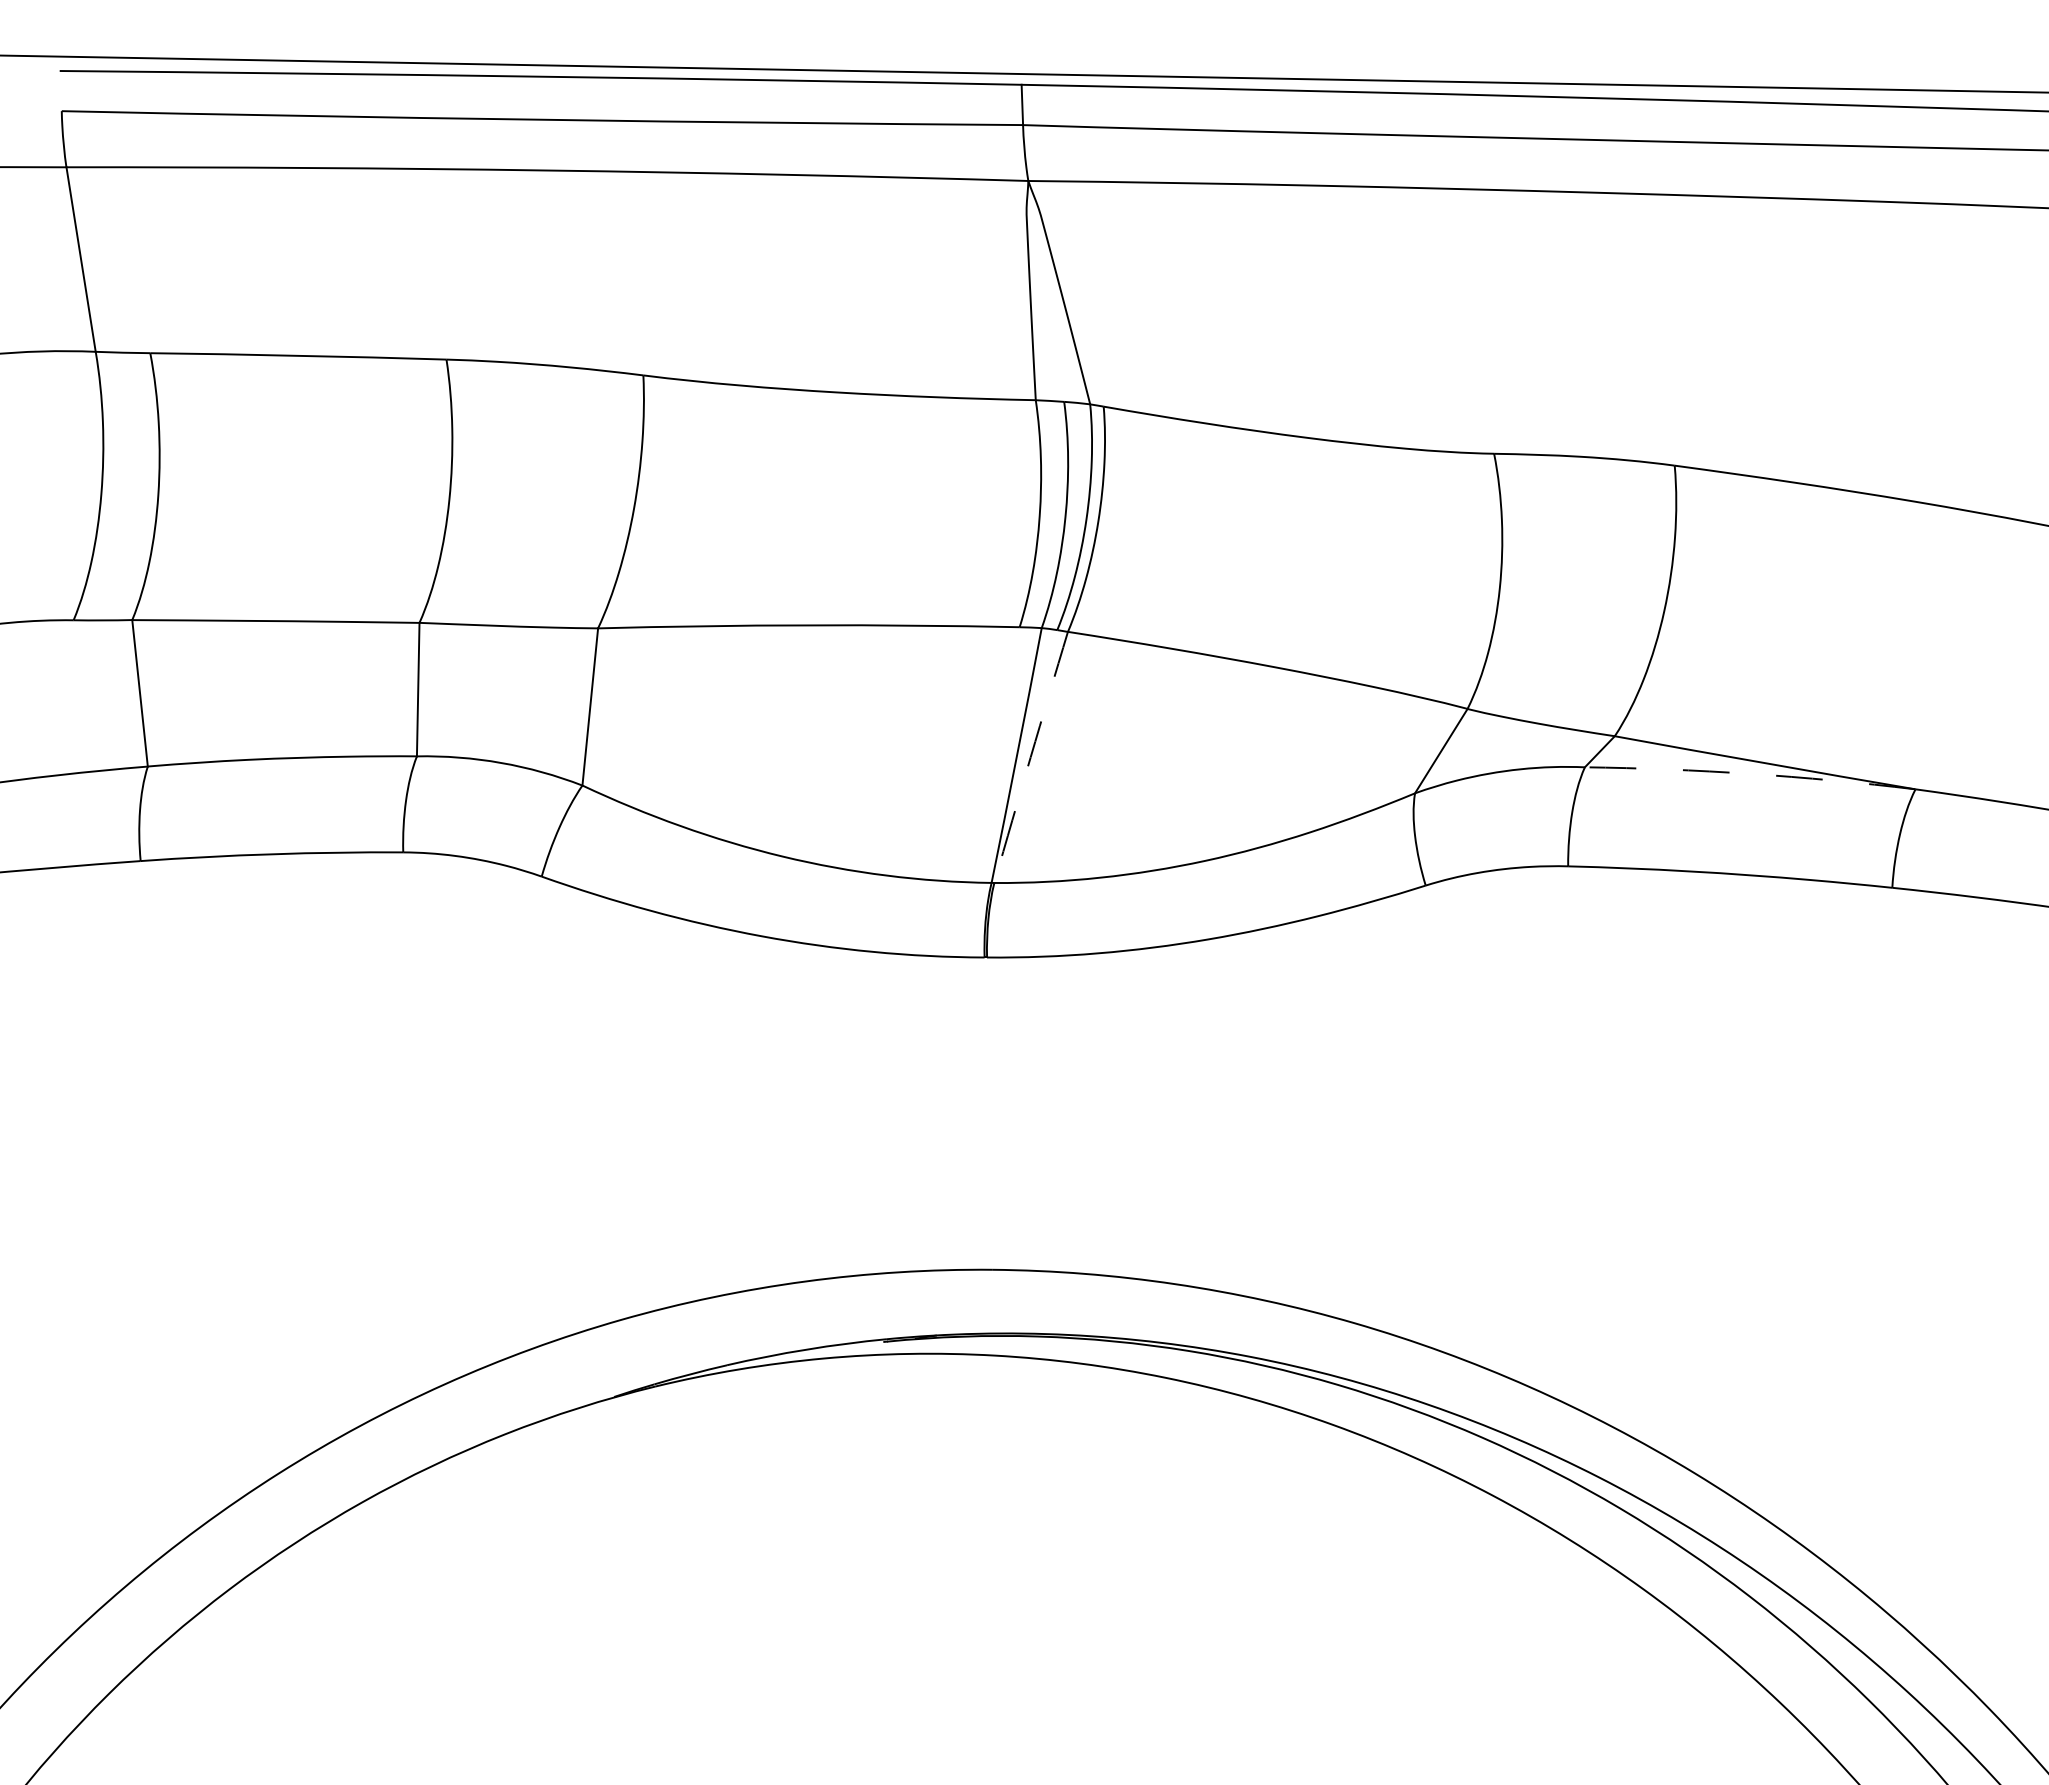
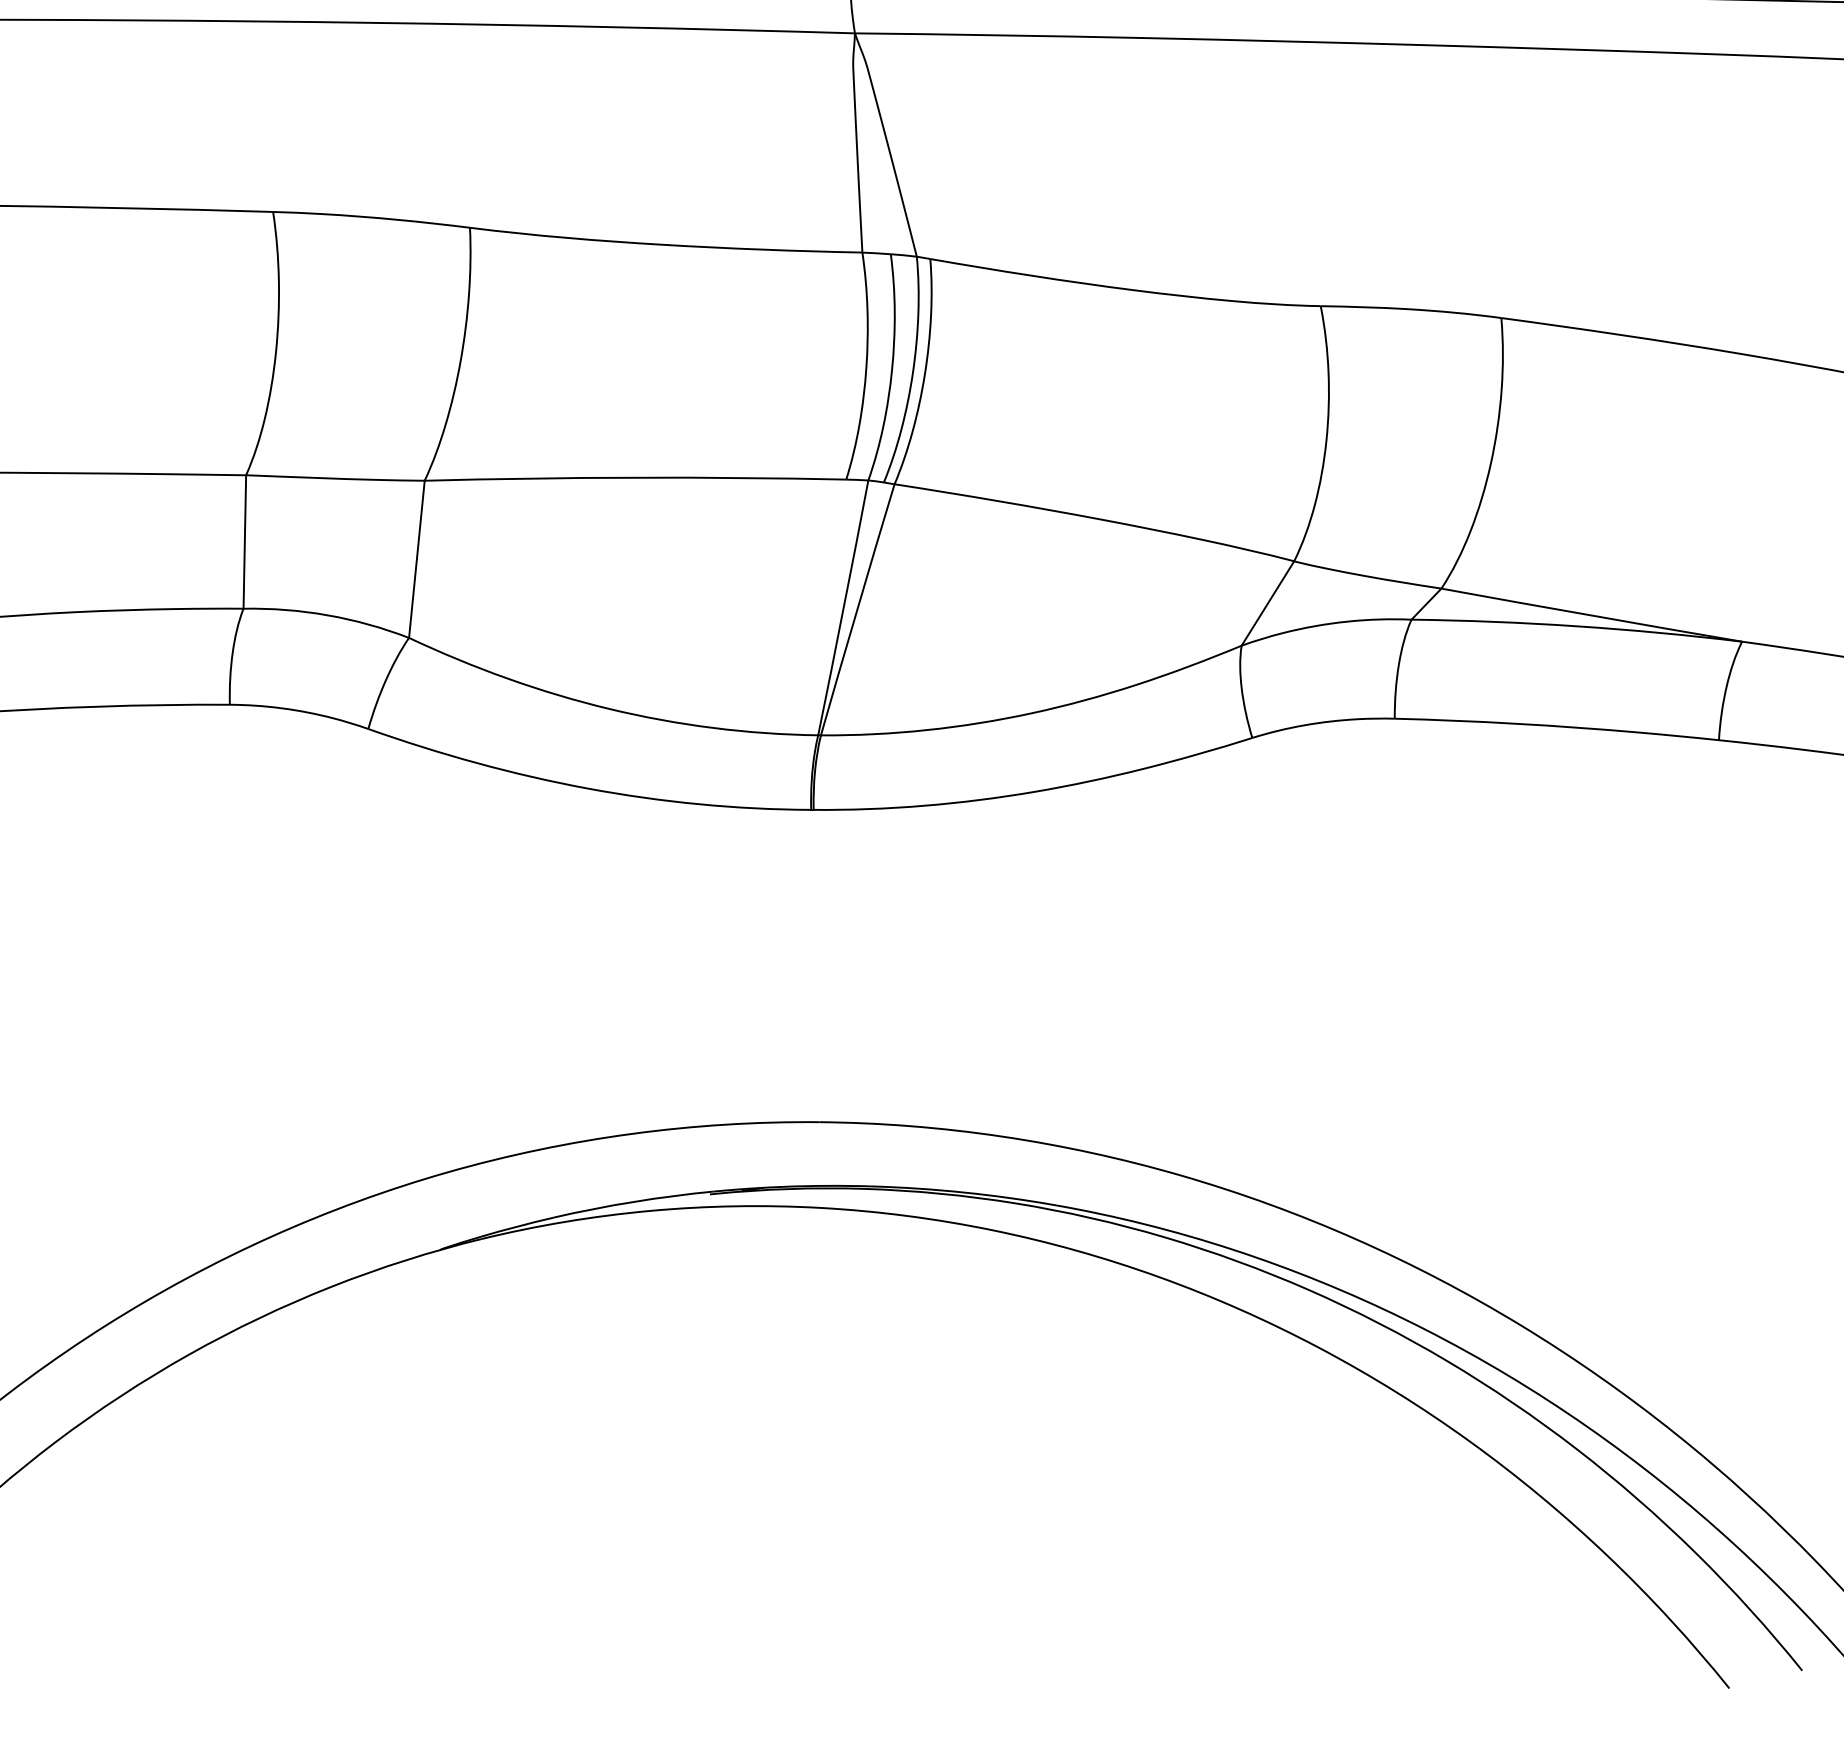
arc: (1030, 757) -> (857, 609), dashed -> solid
arc: (1750, 773) -> (1577, 625), dashed -> solid

